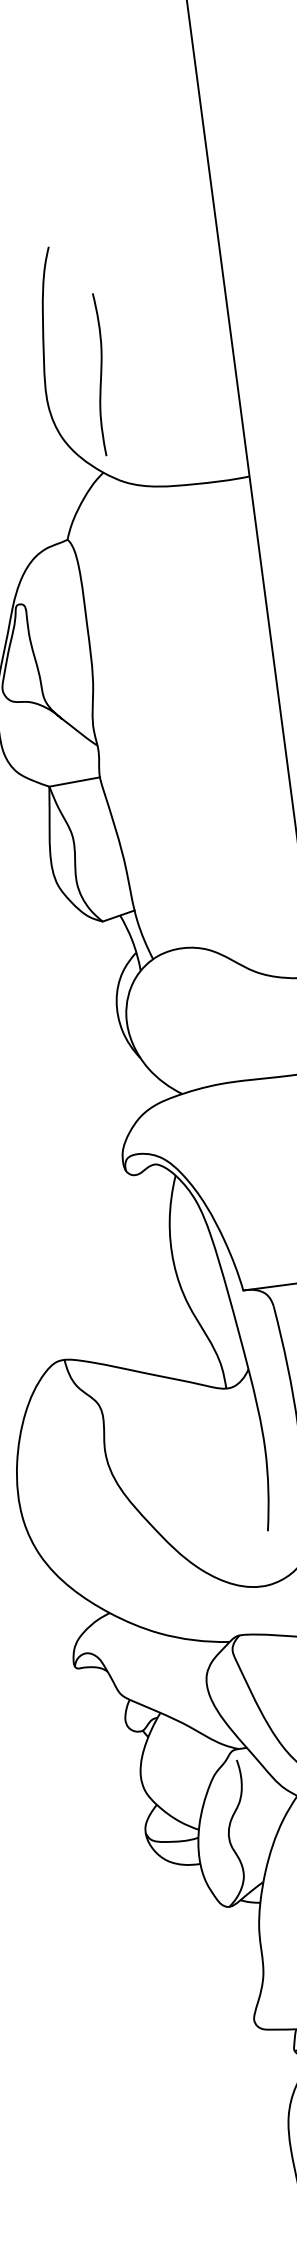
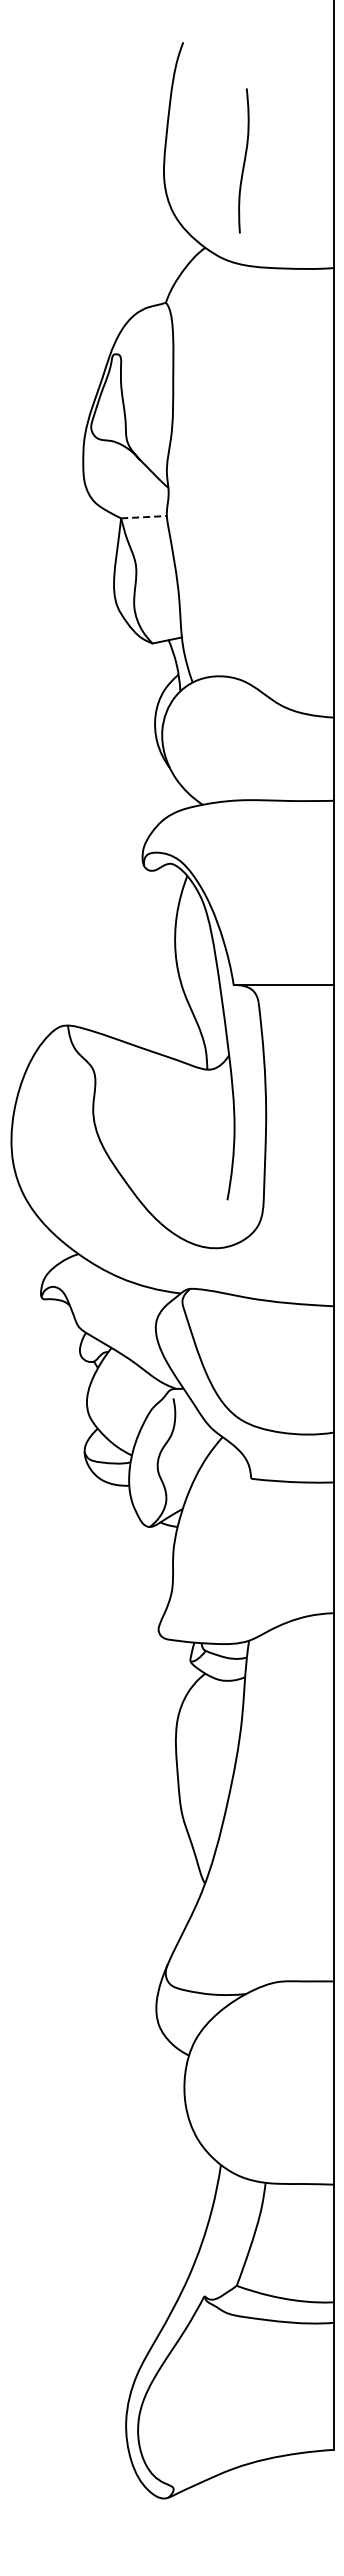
curve: (99, 374) -> (243, 160), moved
line: (75, 782) -> (144, 517), solid -> dashed

